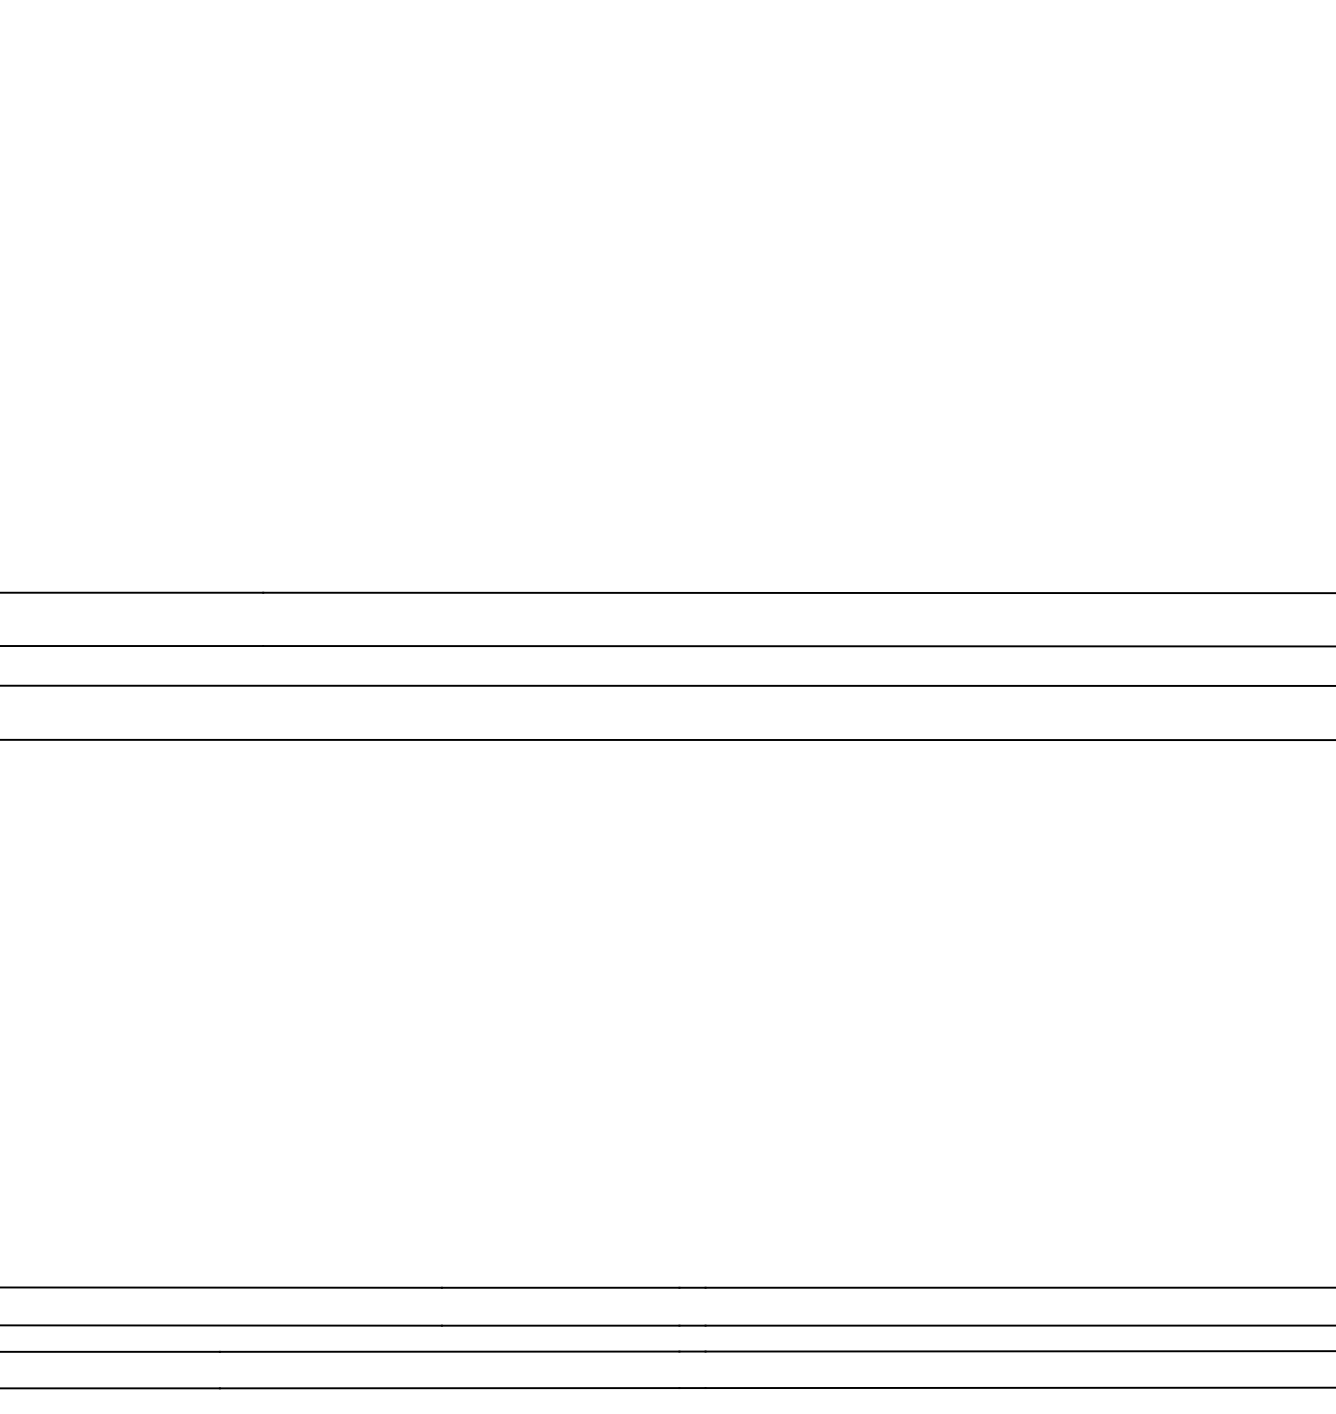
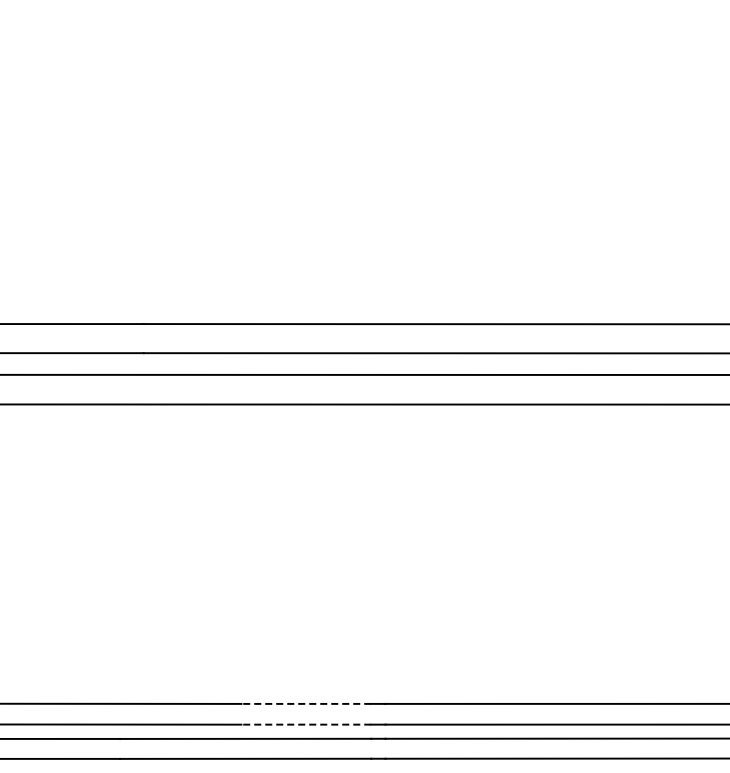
line: (560, 1286) -> (306, 703), solid -> dashed
line: (560, 1325) -> (306, 724), solid -> dashed

